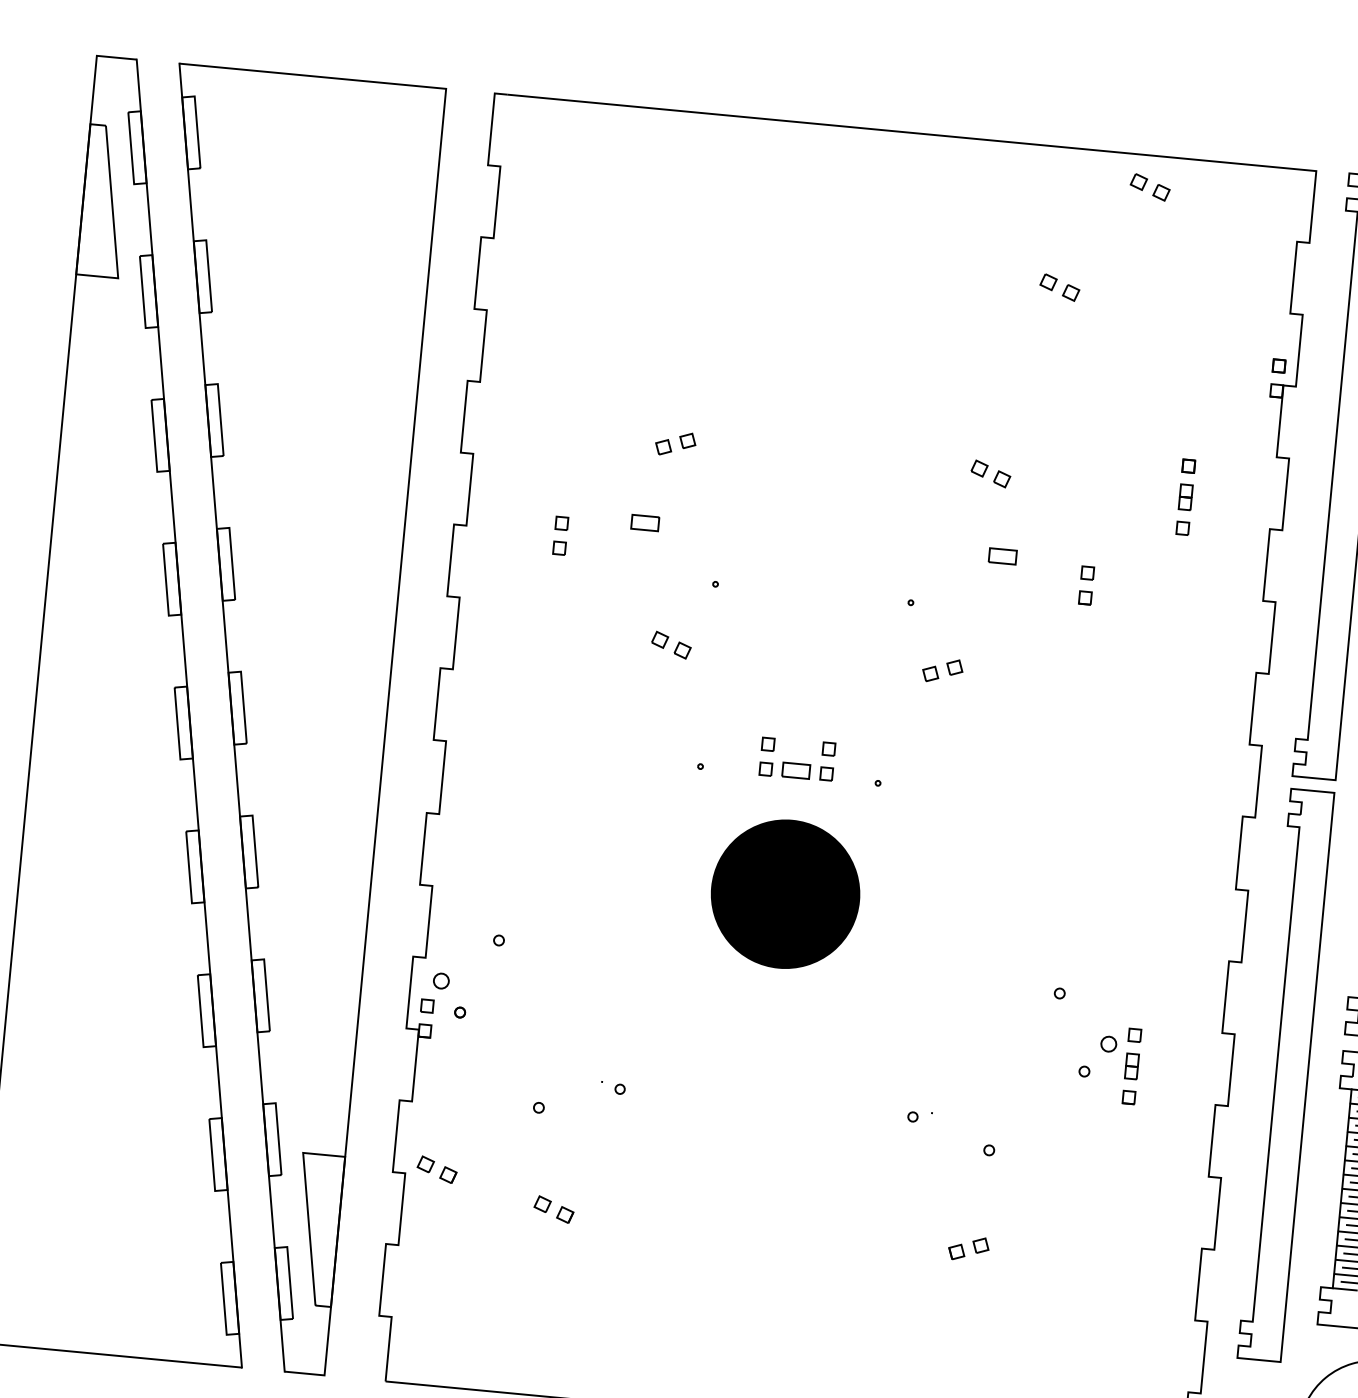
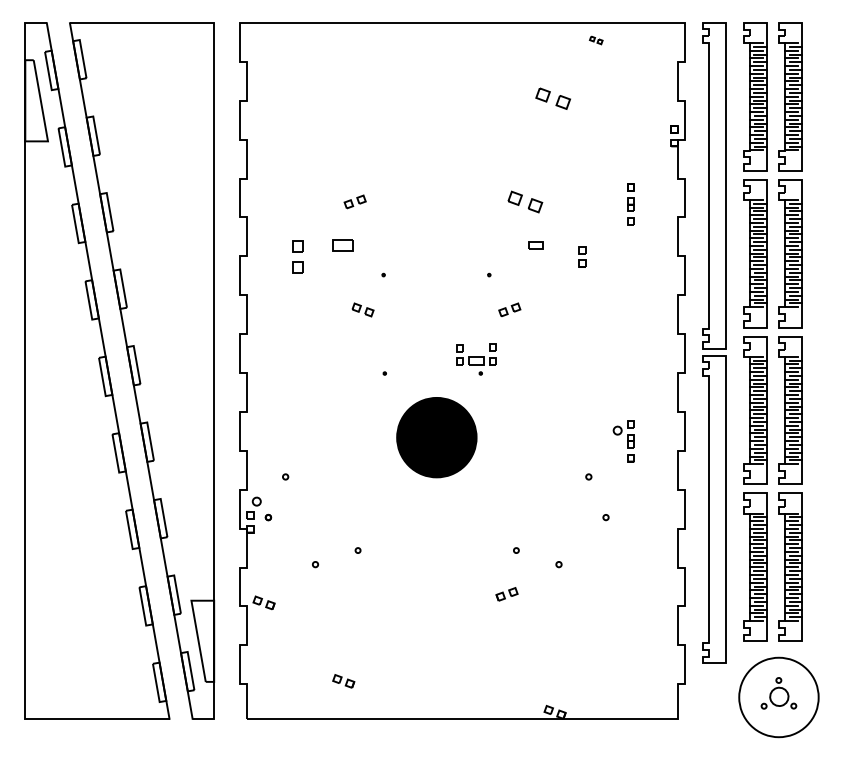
part: (1148, 187) -> (595, 40), size x0.6
part: (1058, 287) -> (552, 98), size x1.6
part: (990, 472) -> (525, 201), size x1.6
part: (644, 522) -> (342, 245), size x1.4
part: (559, 534) -> (297, 256), size x1.6
part: (797, 758) -> (476, 354), moved
part: (1117, 1065) -> (623, 441), moved
part: (553, 1209) -> (343, 681), moved
part: (967, 1248) -> (506, 594), moved

